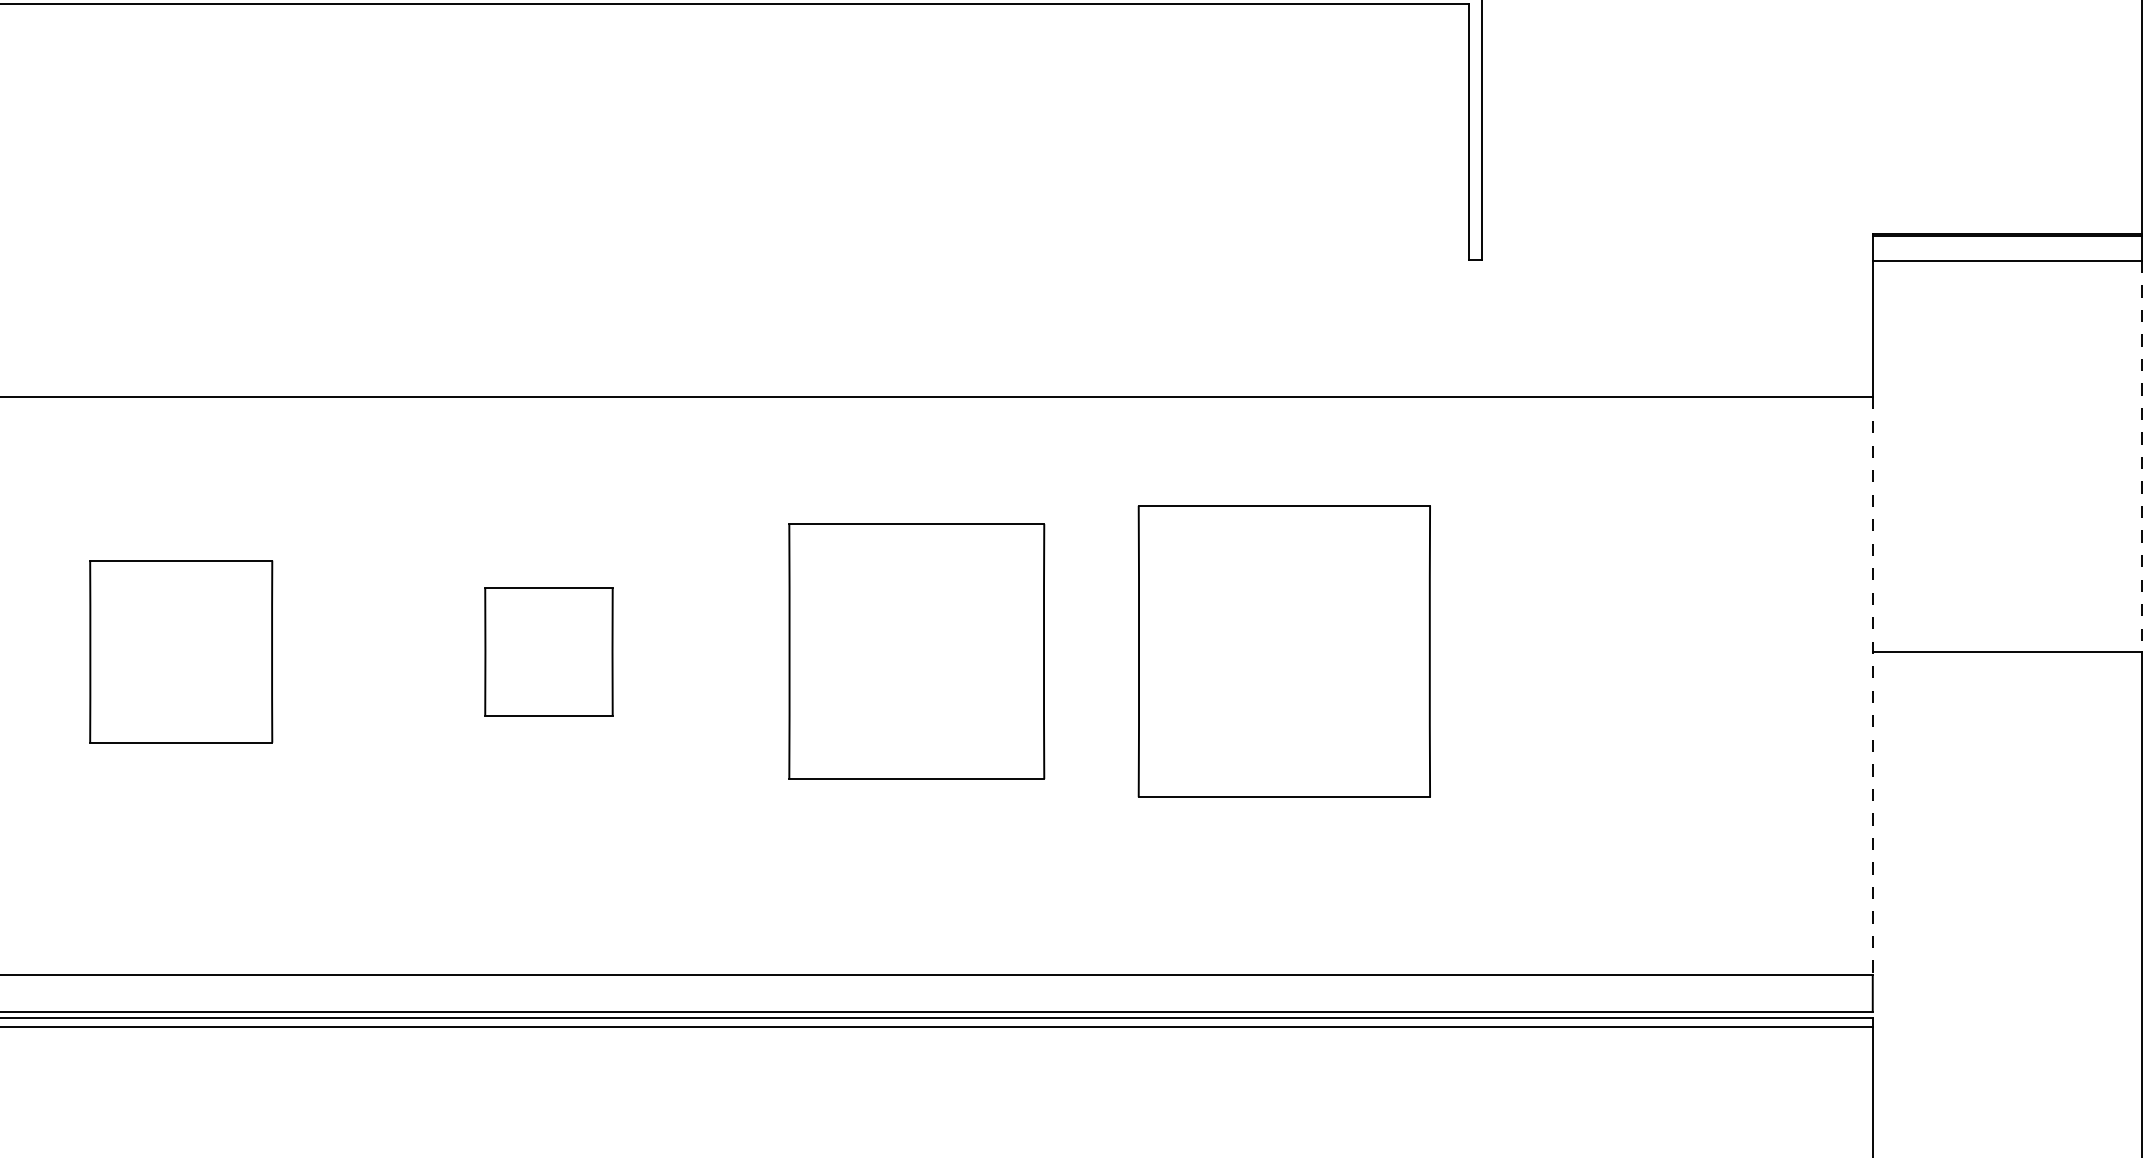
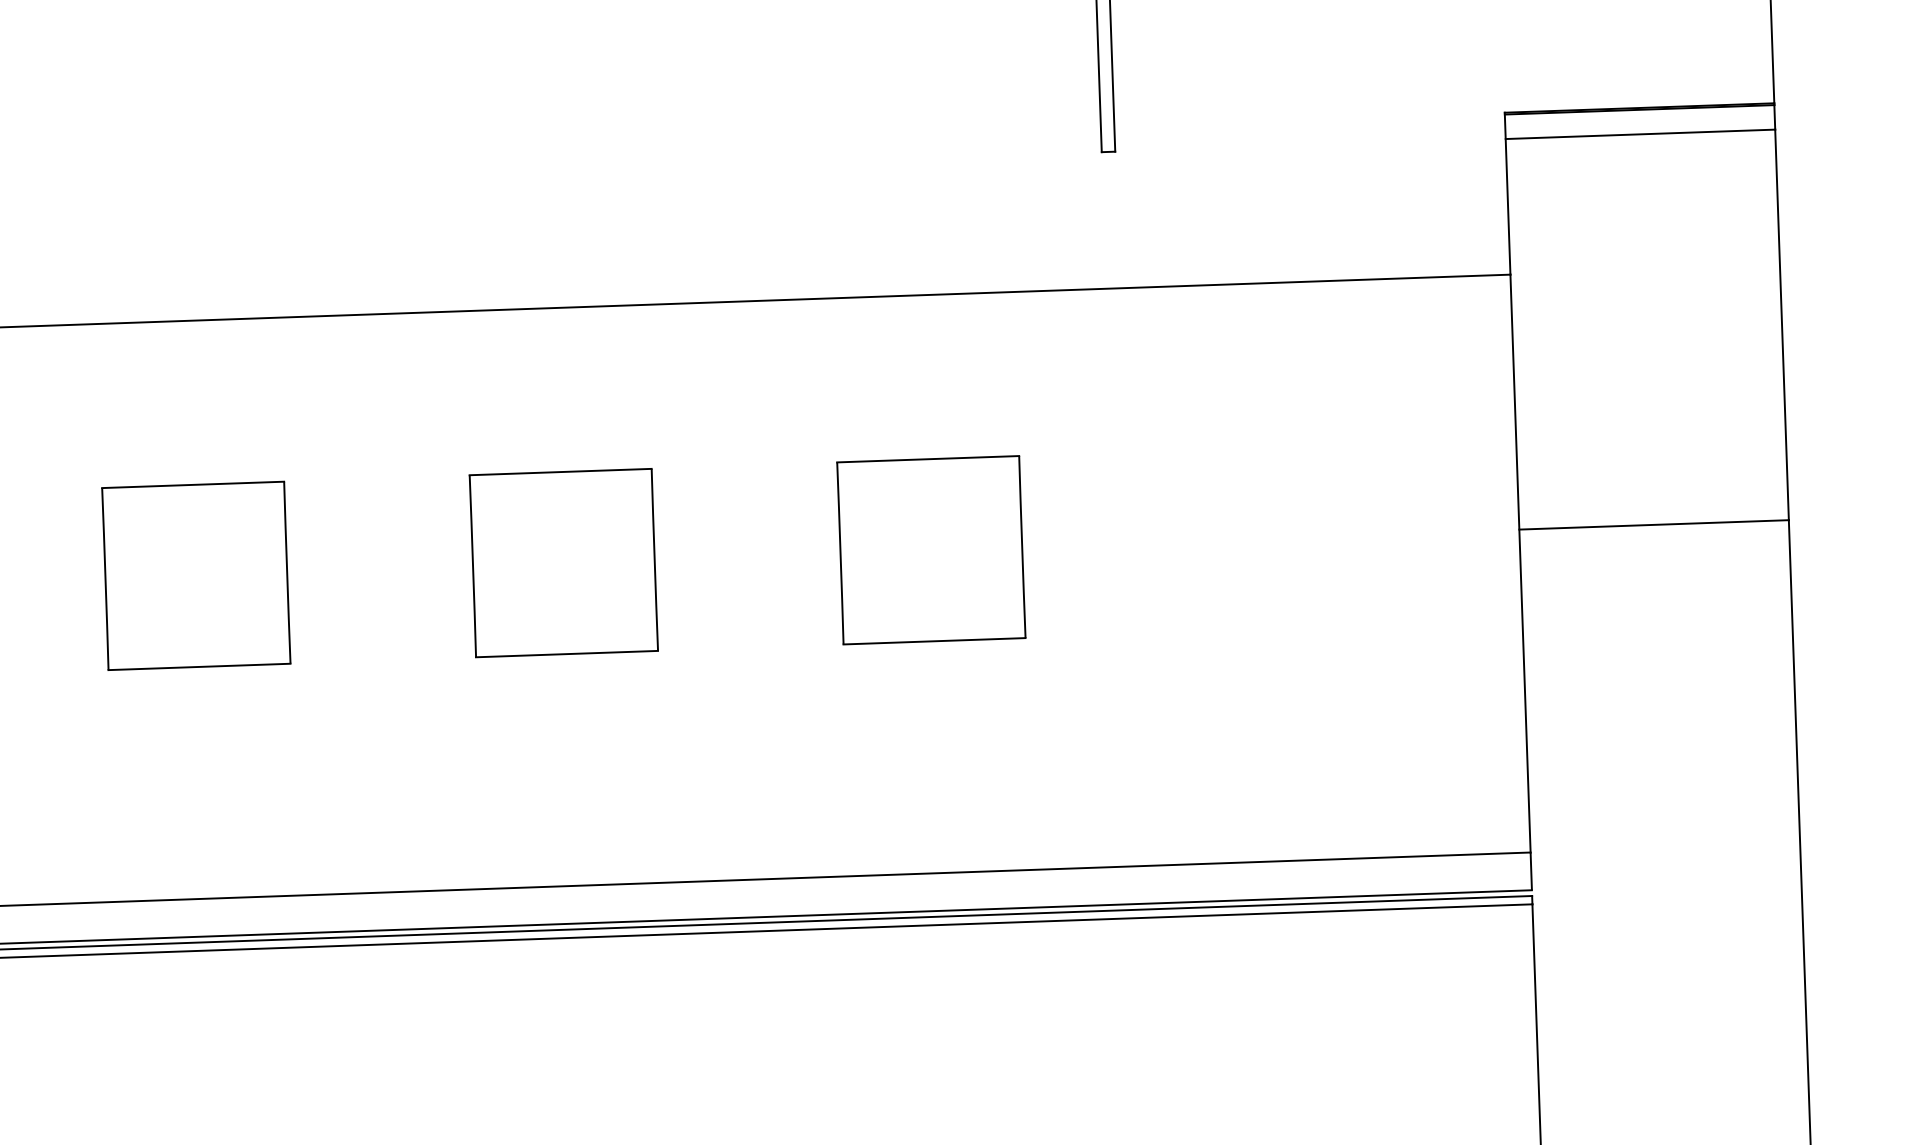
line: (2142, 456) -> (1782, 325), dashed -> solid
part: (548, 651) -> (195, 575), size x1.43
part: (916, 651) -> (563, 562), size x0.71
part: (1284, 651) -> (931, 550), size x0.62
line: (1872, 686) -> (1520, 564), dashed -> solid

